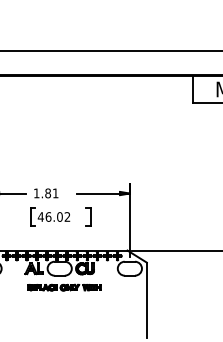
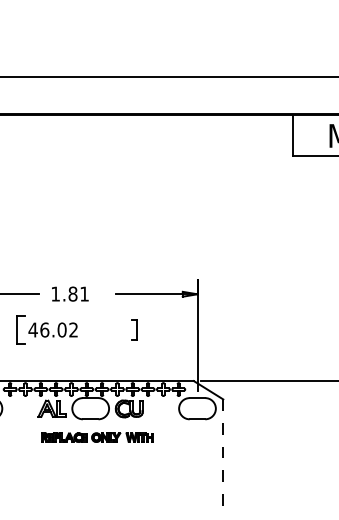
part: (50, 216) -> (47, 329), moved
part: (88, 216) -> (134, 329), size x0.7
line: (146, 300) -> (222, 457), solid -> dashed

